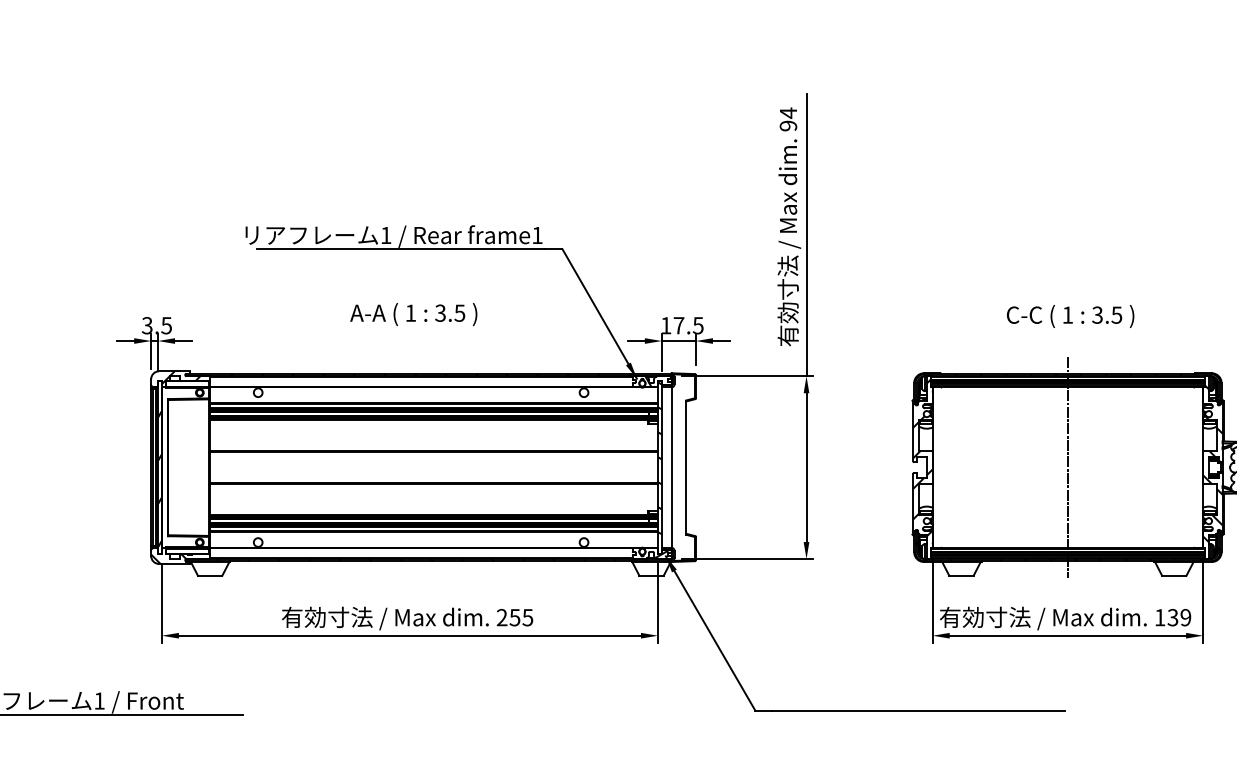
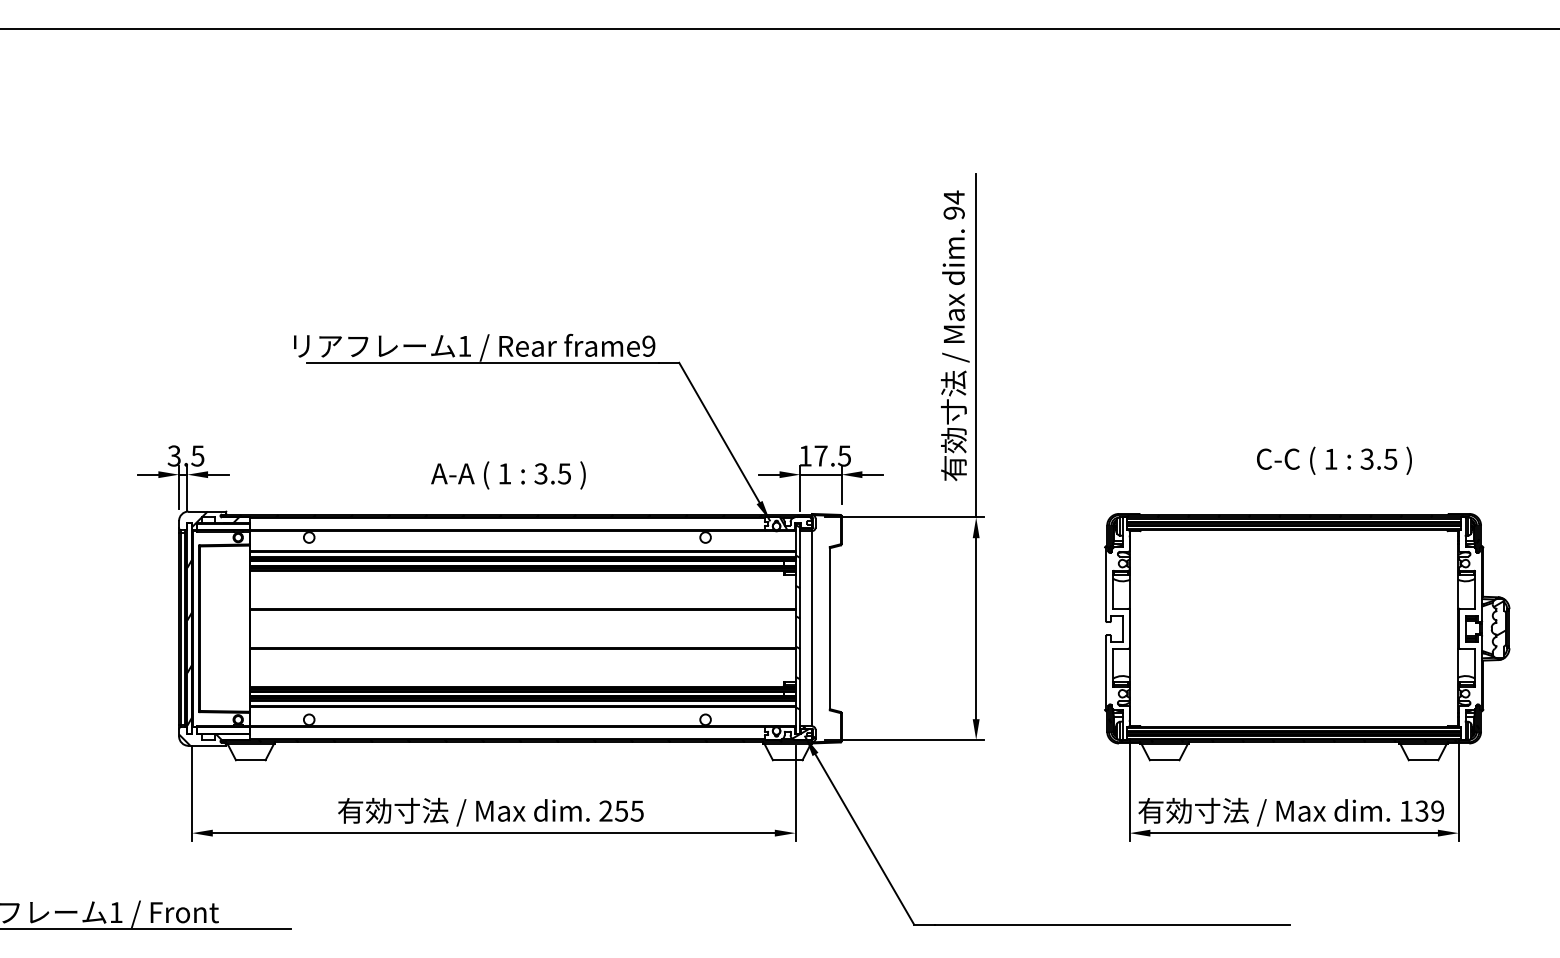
text: (537, 234) -> (648, 345), frame1 -> frame9
text: (413, 314) -> (508, 475), moved
text: (1070, 316) -> (1334, 460), moved
hatch: (922, 457) -> (1117, 616), removed
hatch: (1212, 463) -> (1470, 623), removed
line: (1068, 467) -> (1294, 628), removed

